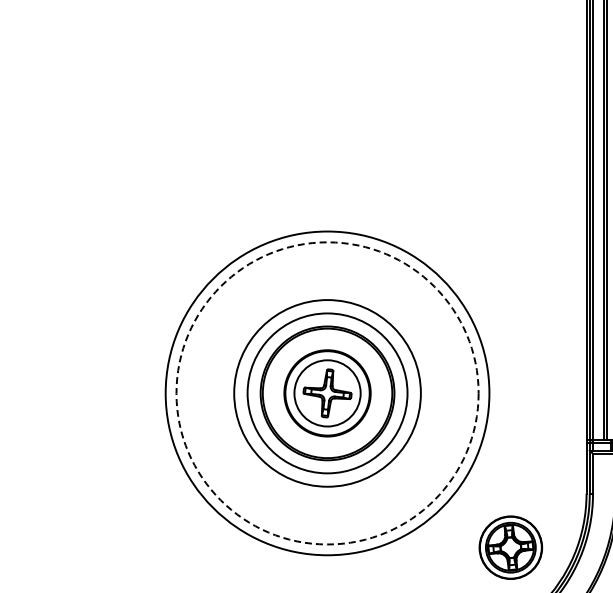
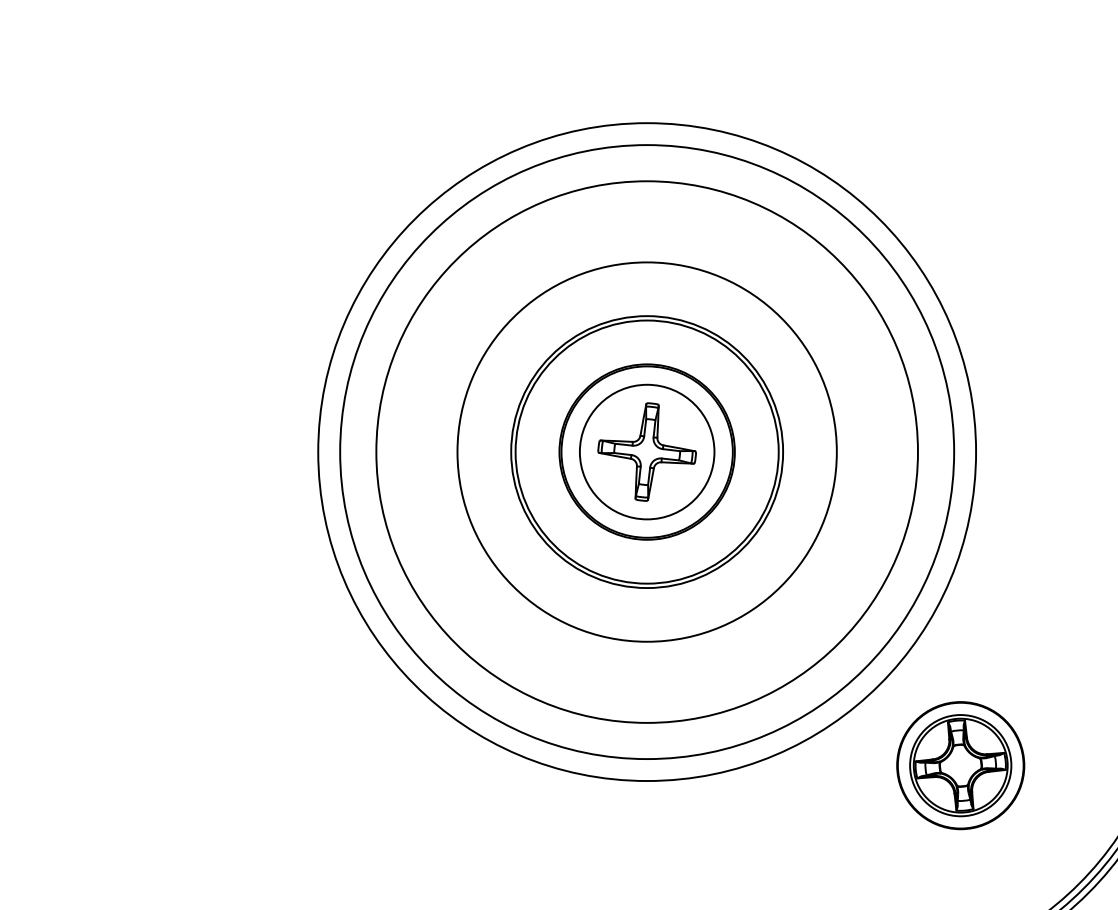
circle: (327, 393) -> (647, 452), dashed -> solid
circle: (327, 393) -> (647, 452), size x1.67
part: (510, 547) -> (959, 765), moved

